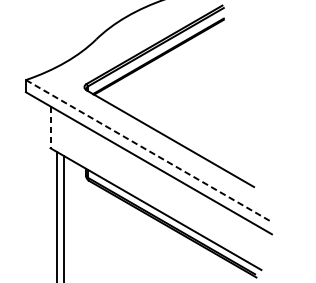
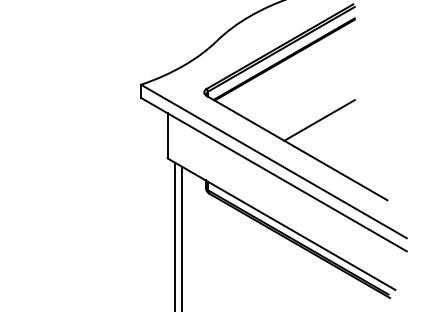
line: (191, 113) -> (319, 120), added
line: (50, 127) -> (167, 135), dashed -> solid
line: (149, 151) -> (274, 161), dashed -> solid

